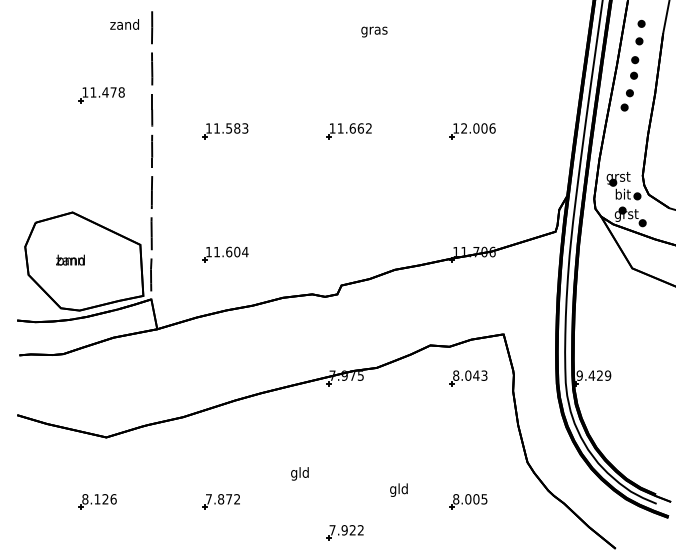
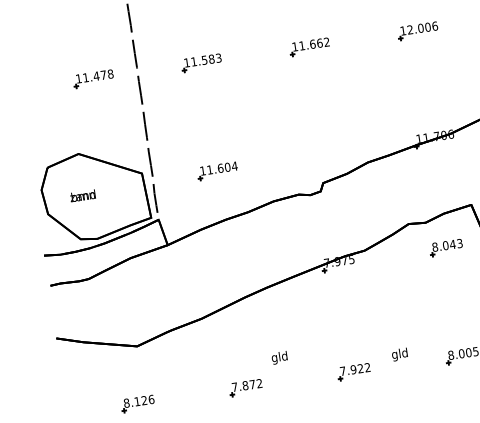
part: (101, 95) -> (93, 79), moved
text: (299, 473) -> (279, 357), moved
part: (344, 532) -> (353, 371), moved

